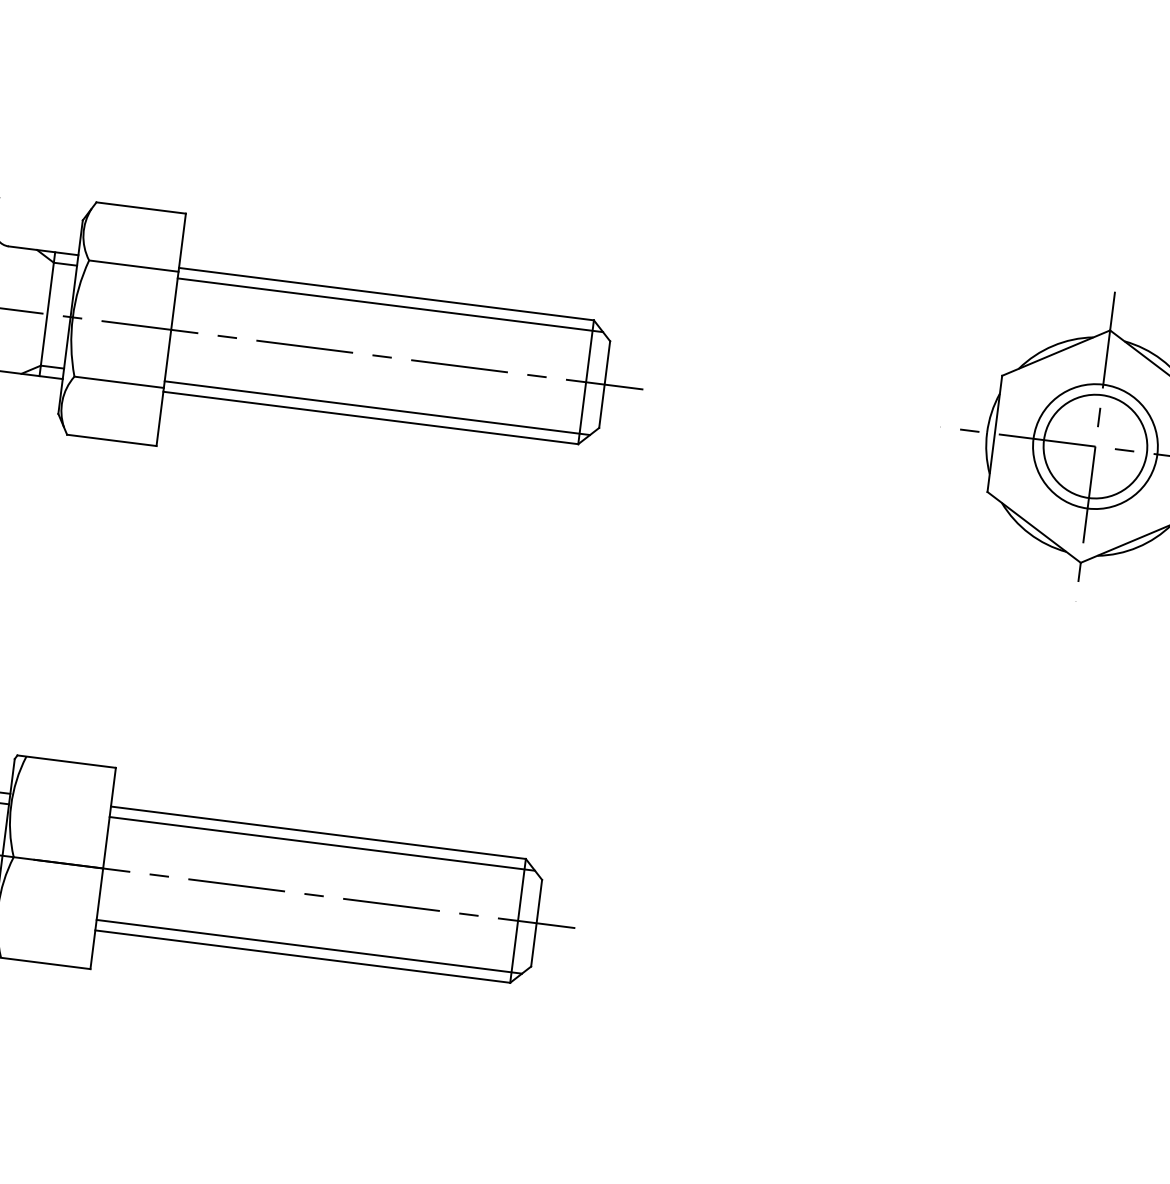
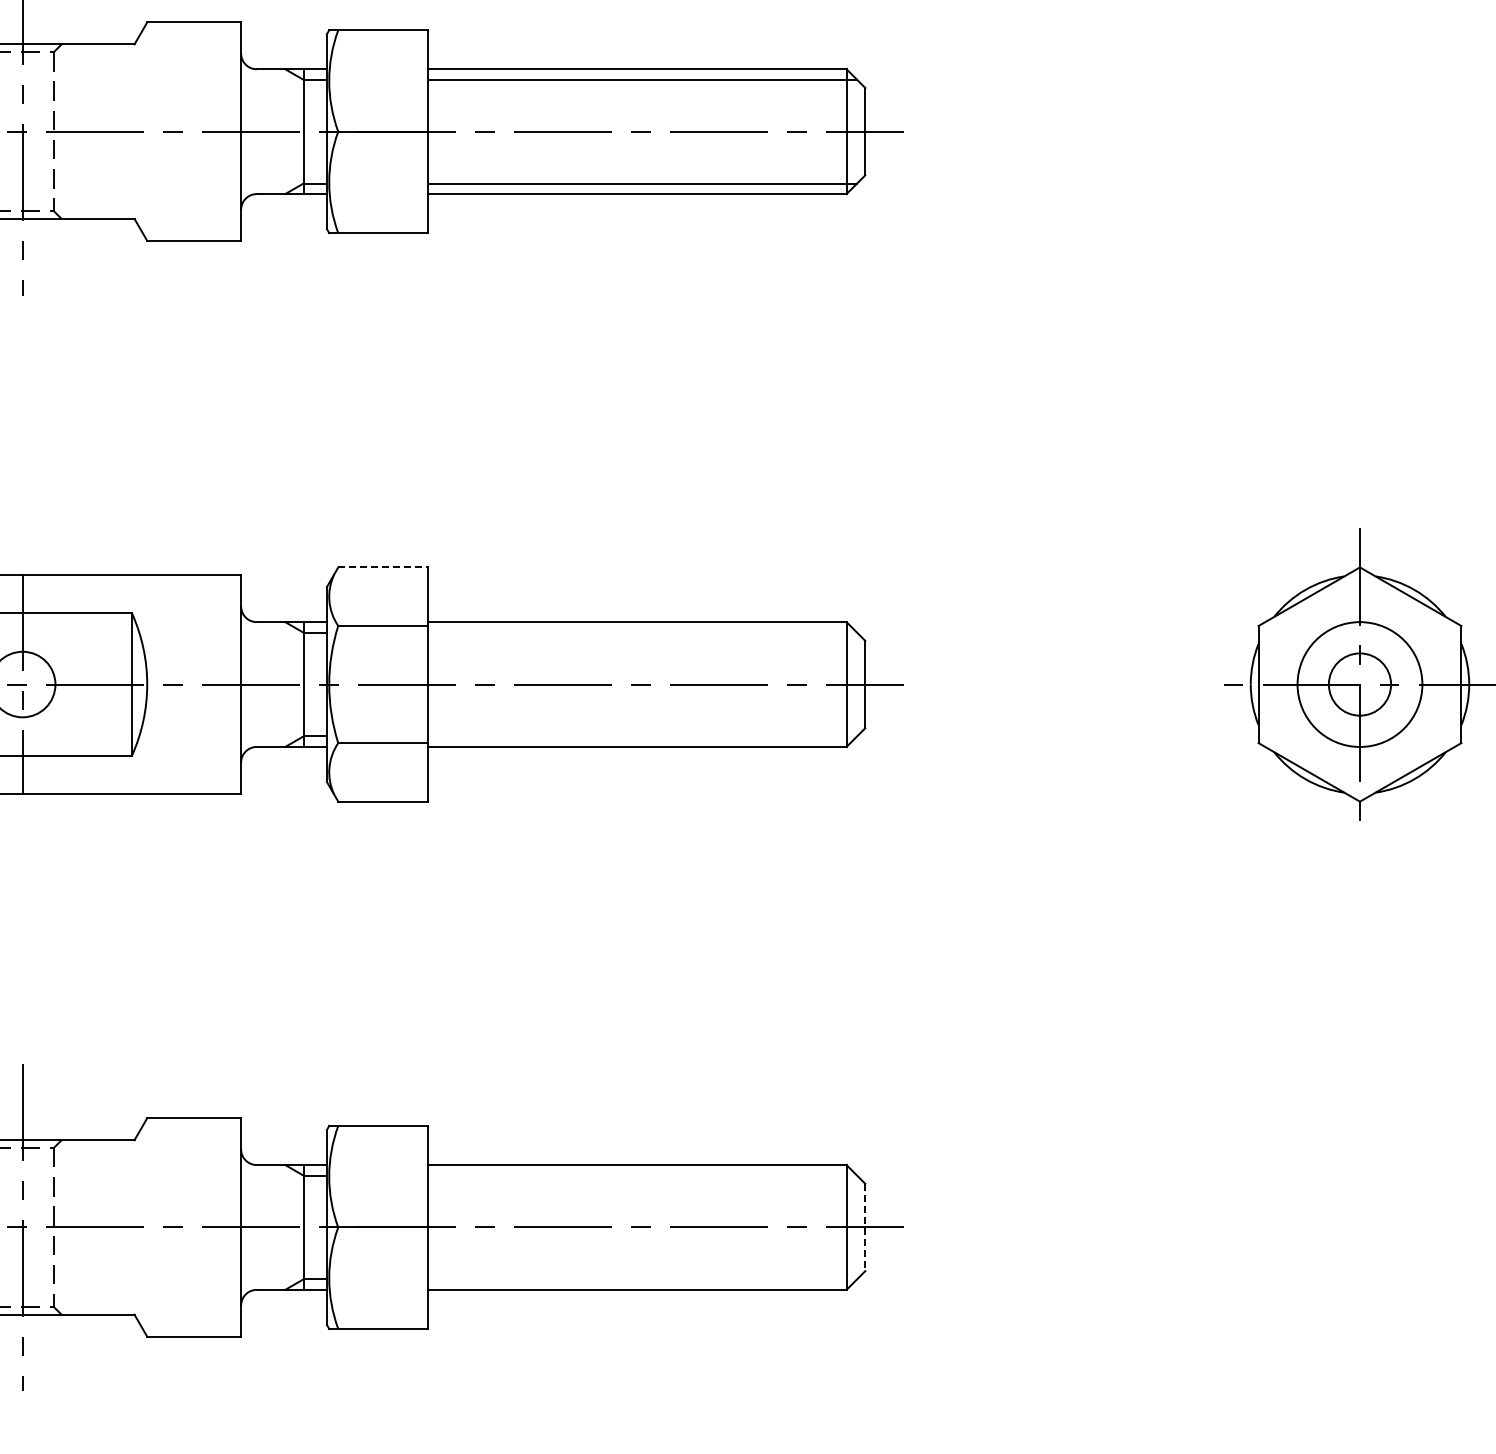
line: (141, 208) -> (383, 567), solid -> dashed
line: (390, 305) -> (642, 632), removed
line: (377, 408) -> (642, 736), removed
circle: (1094, 446) -> (1359, 684), size x0.6
line: (322, 843) -> (642, 1175), removed
line: (536, 923) -> (865, 1227), solid -> dashed
line: (309, 946) -> (642, 1279), removed

